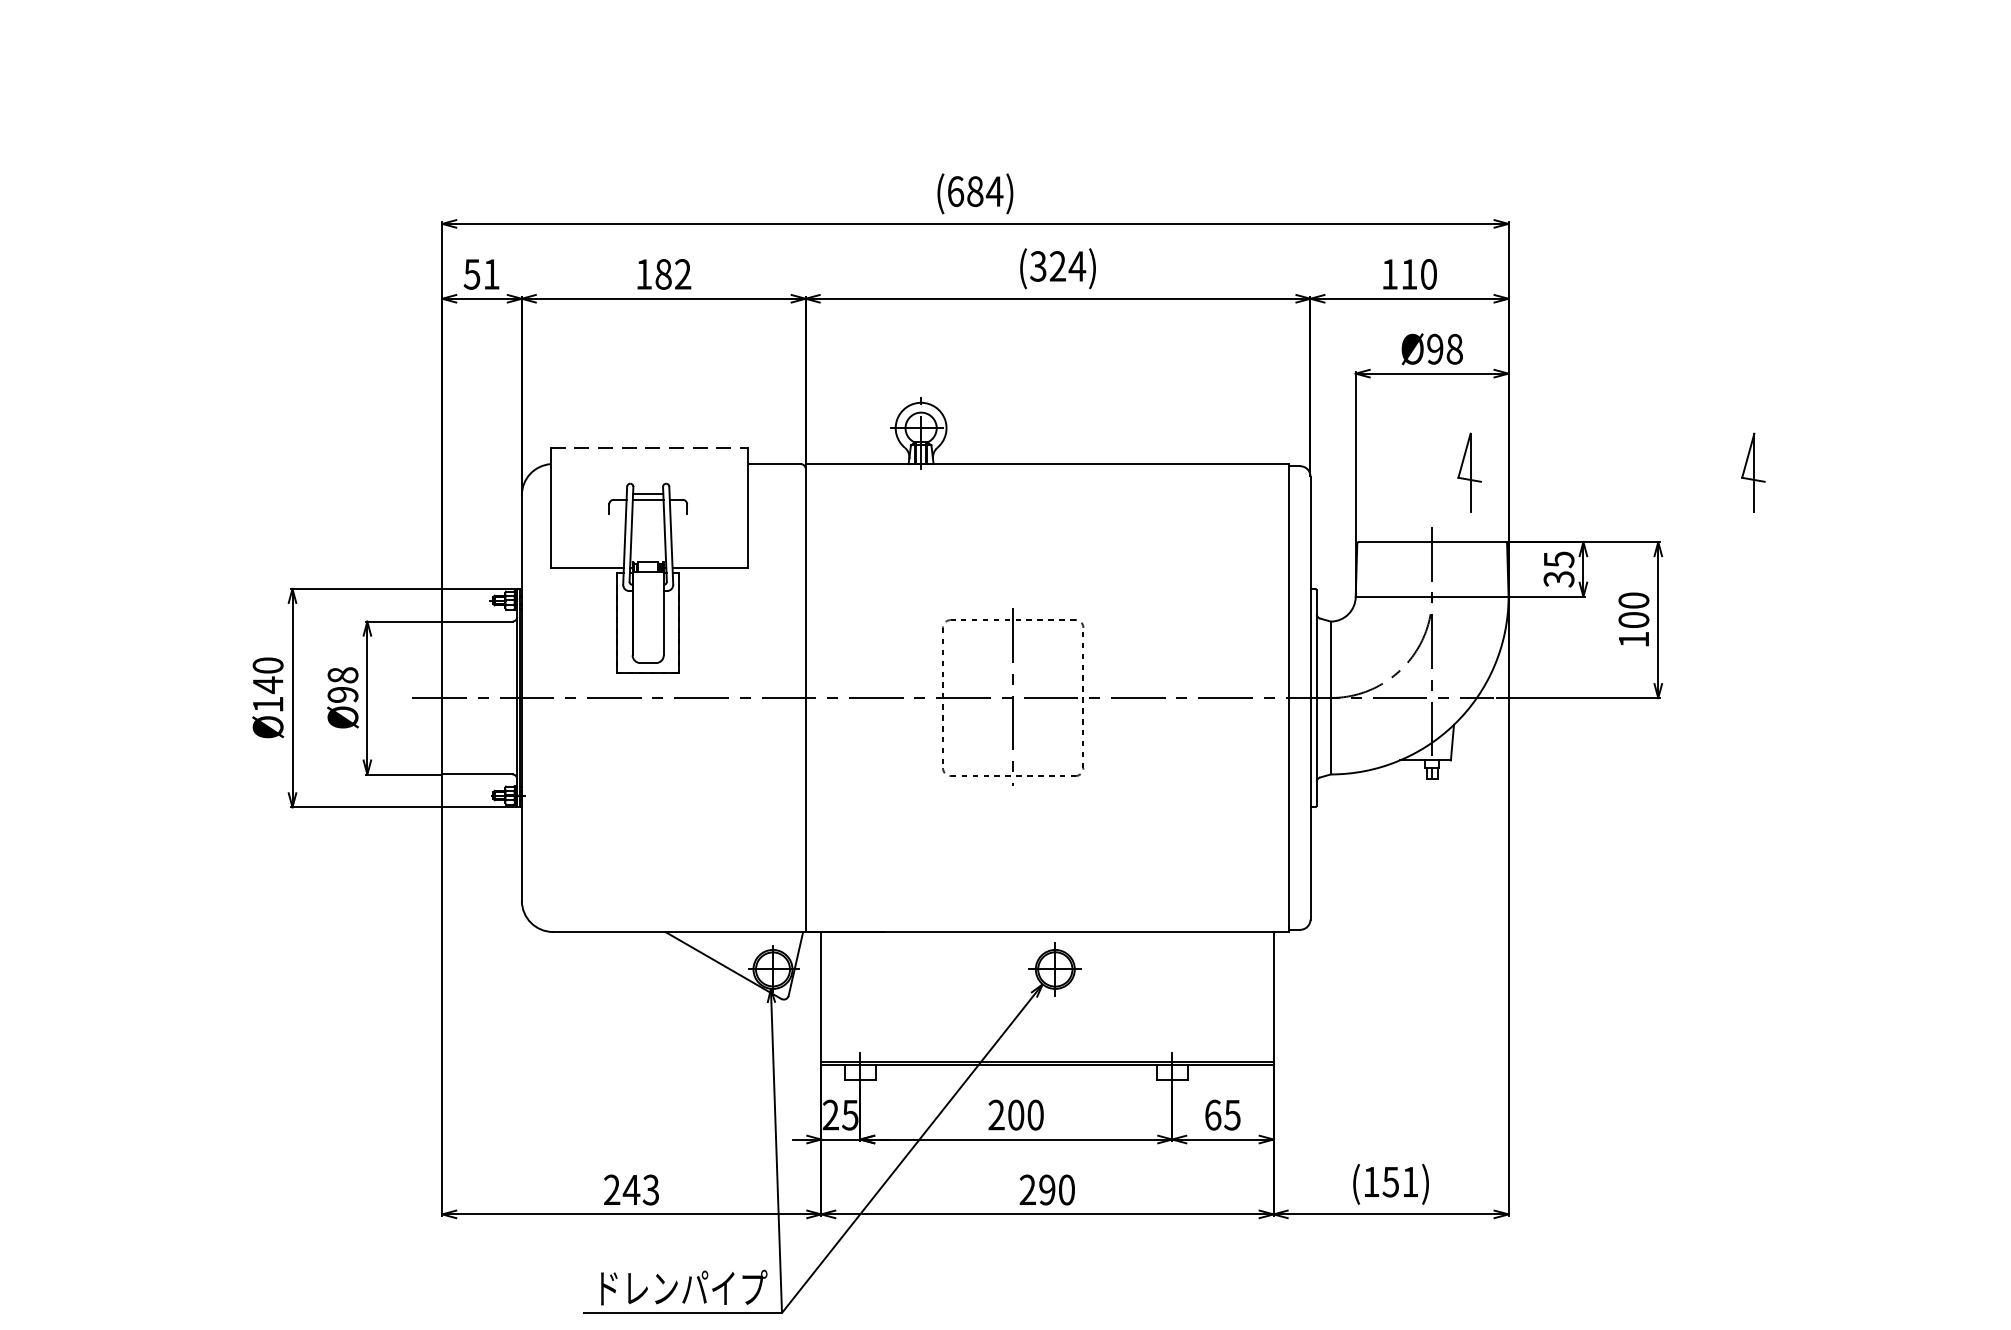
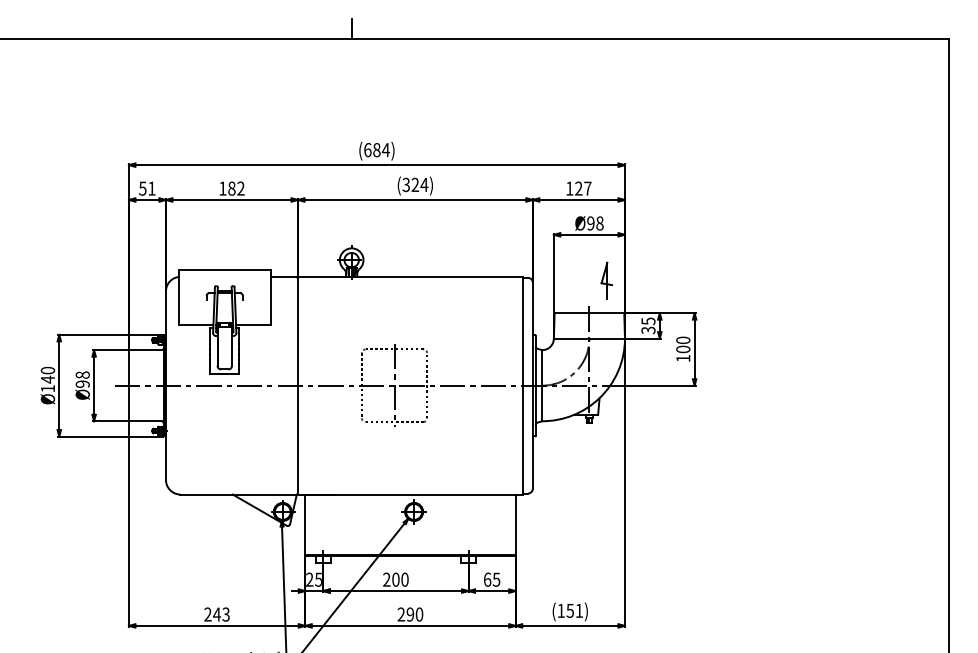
text: (1419, 274) -> (583, 188), 110 -> 127
line: (649, 448) -> (225, 269), dashed -> solid
part: (1752, 471) -> (738, 280), removed

